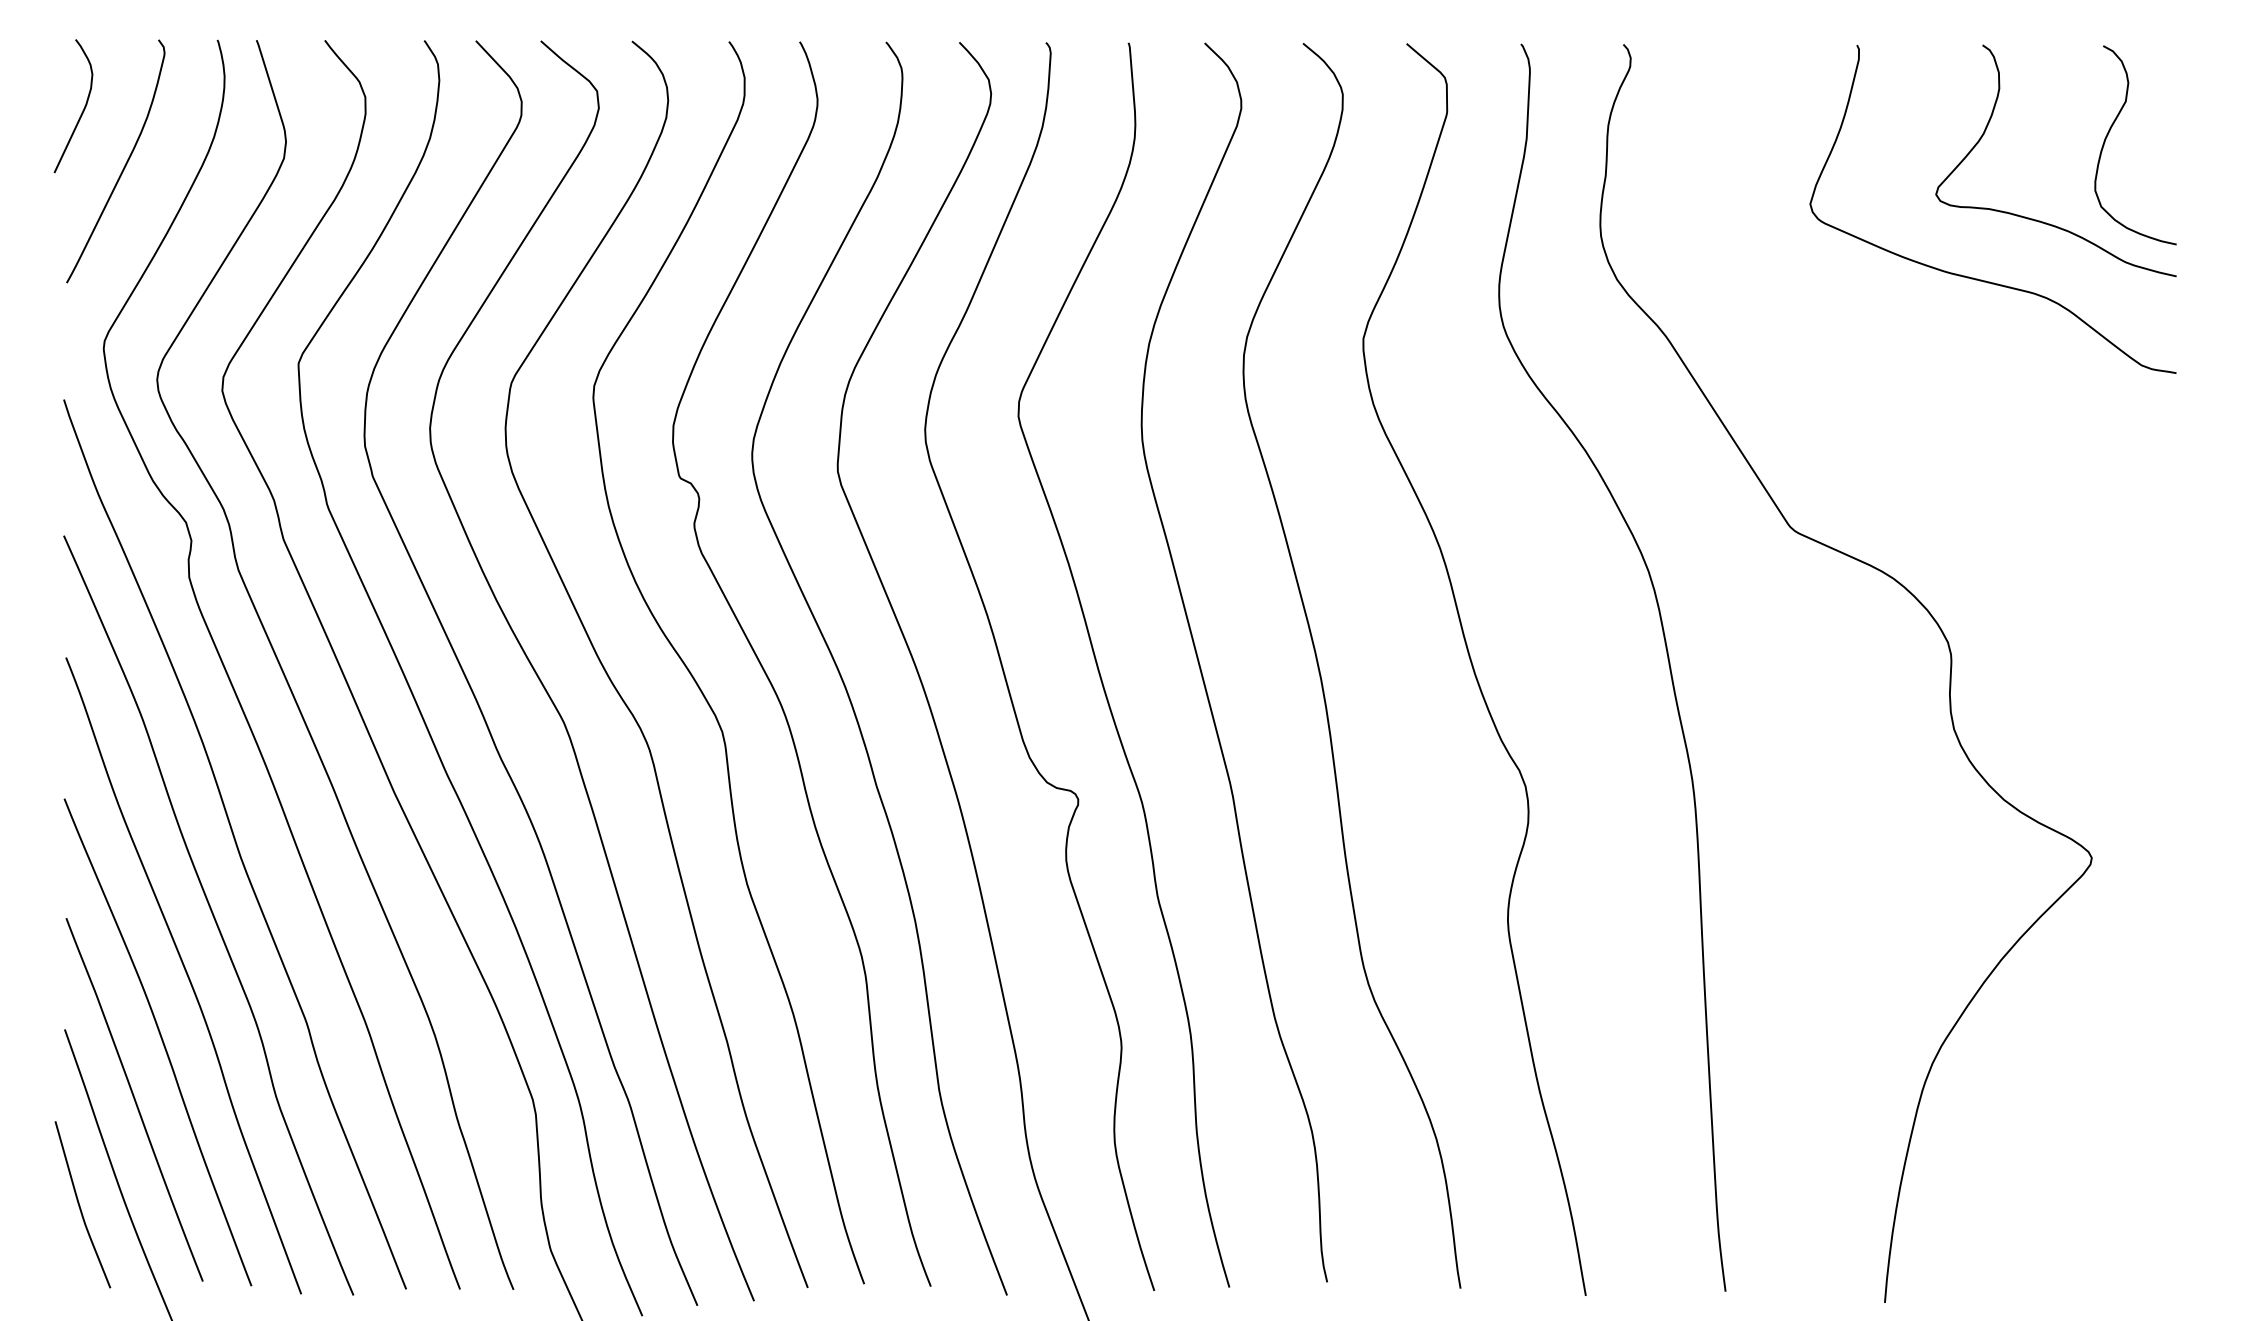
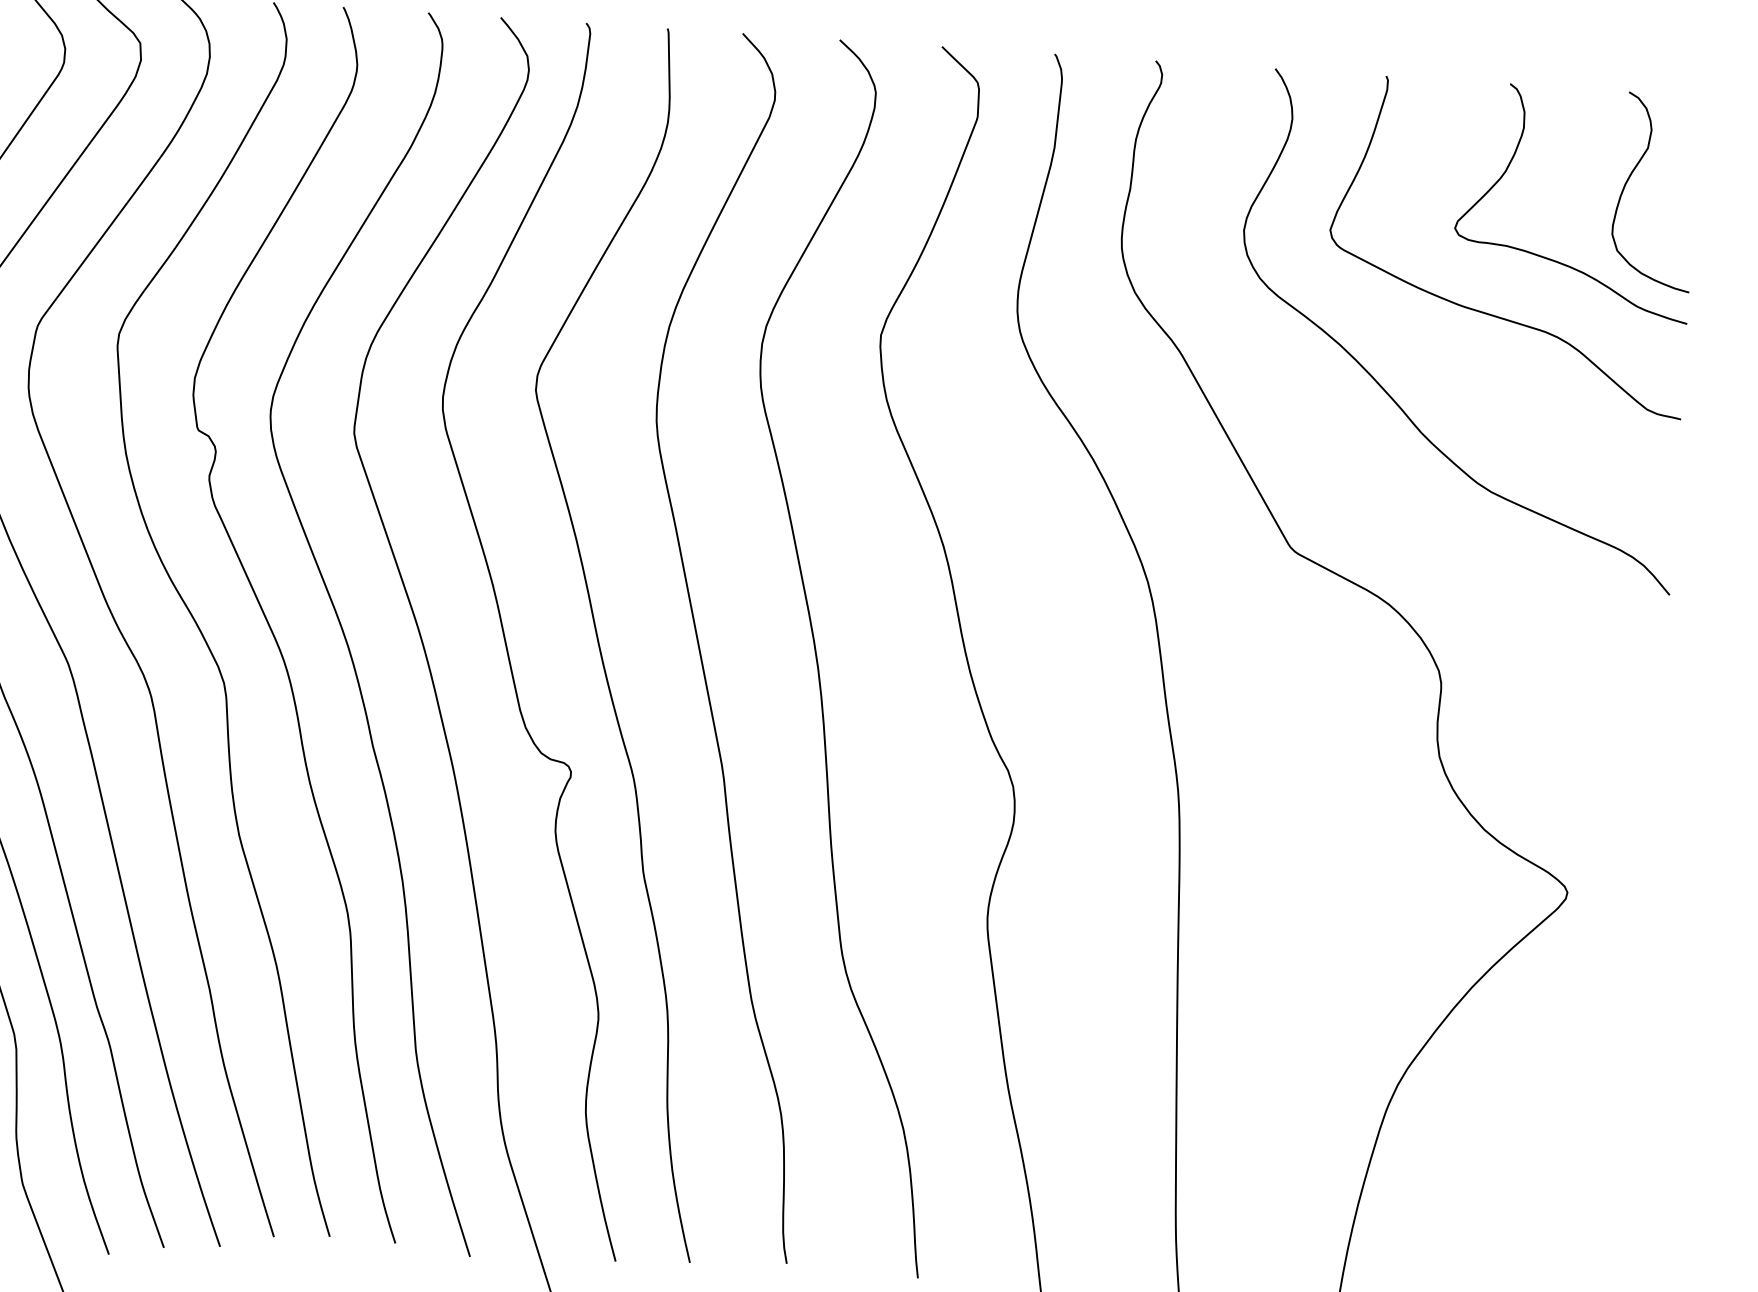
curve: (1880, 366) -> (1389, 394), added

